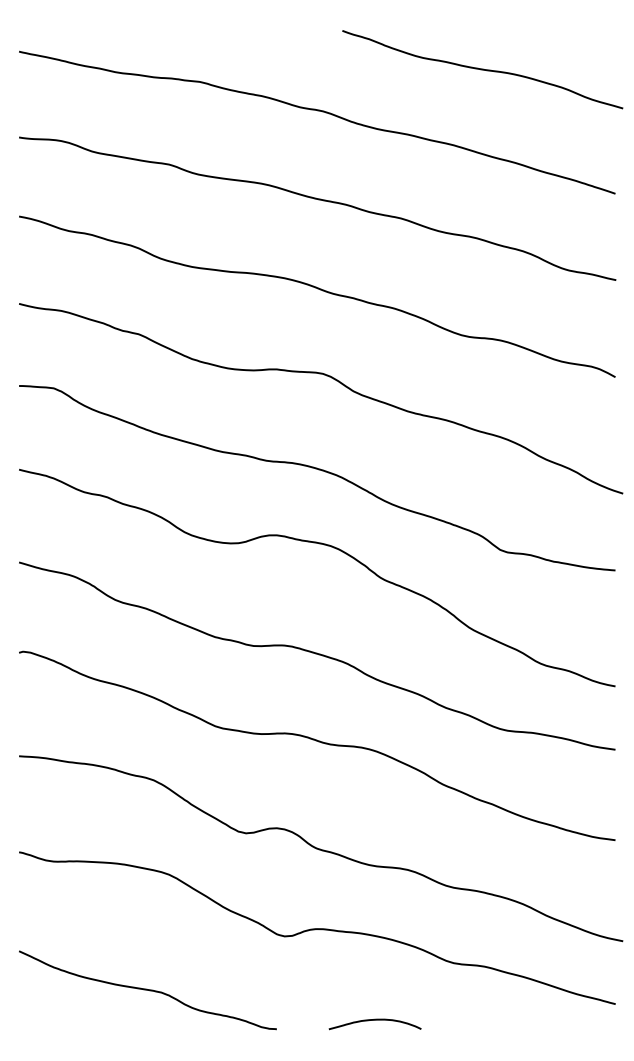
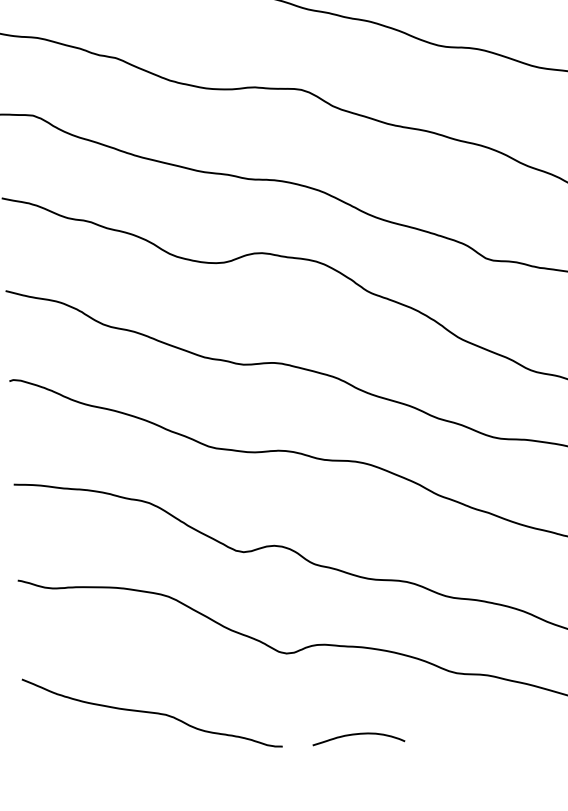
curve: (374, 1020) -> (357, 734), moved

